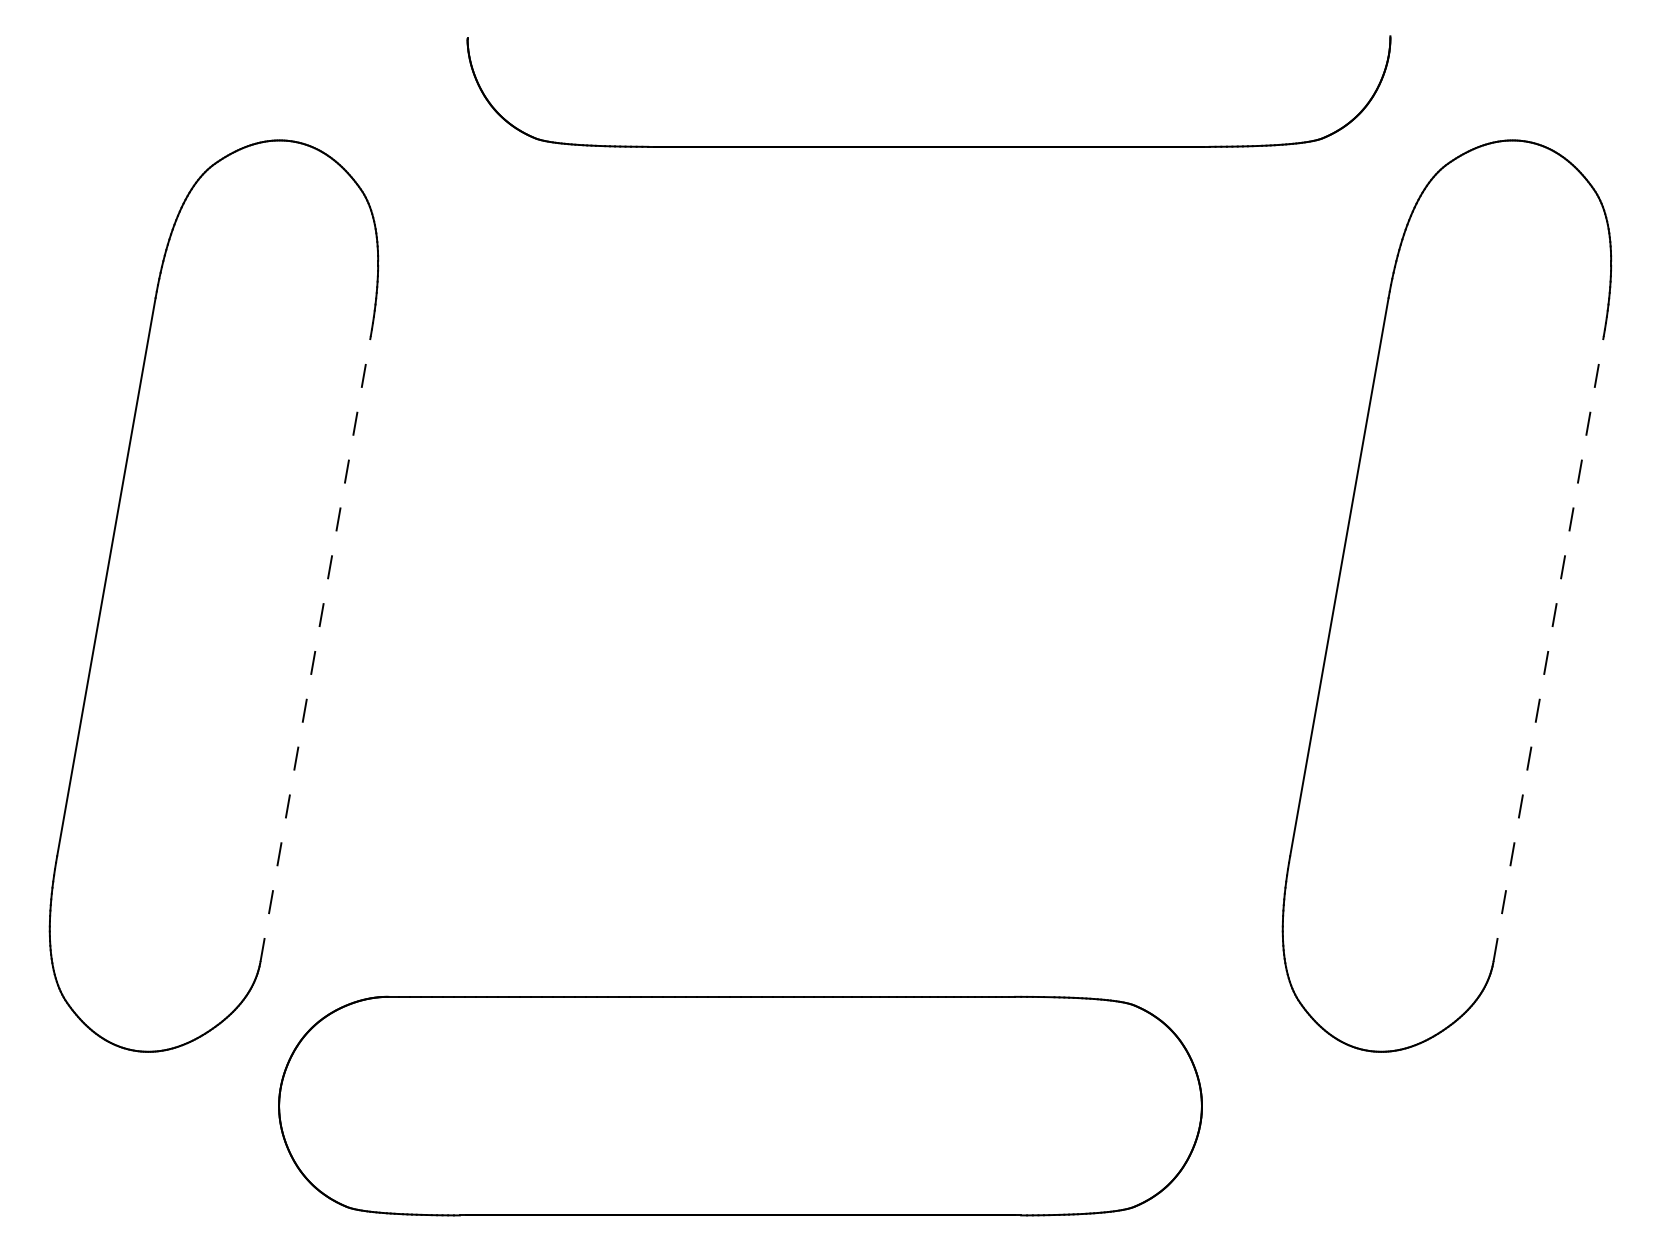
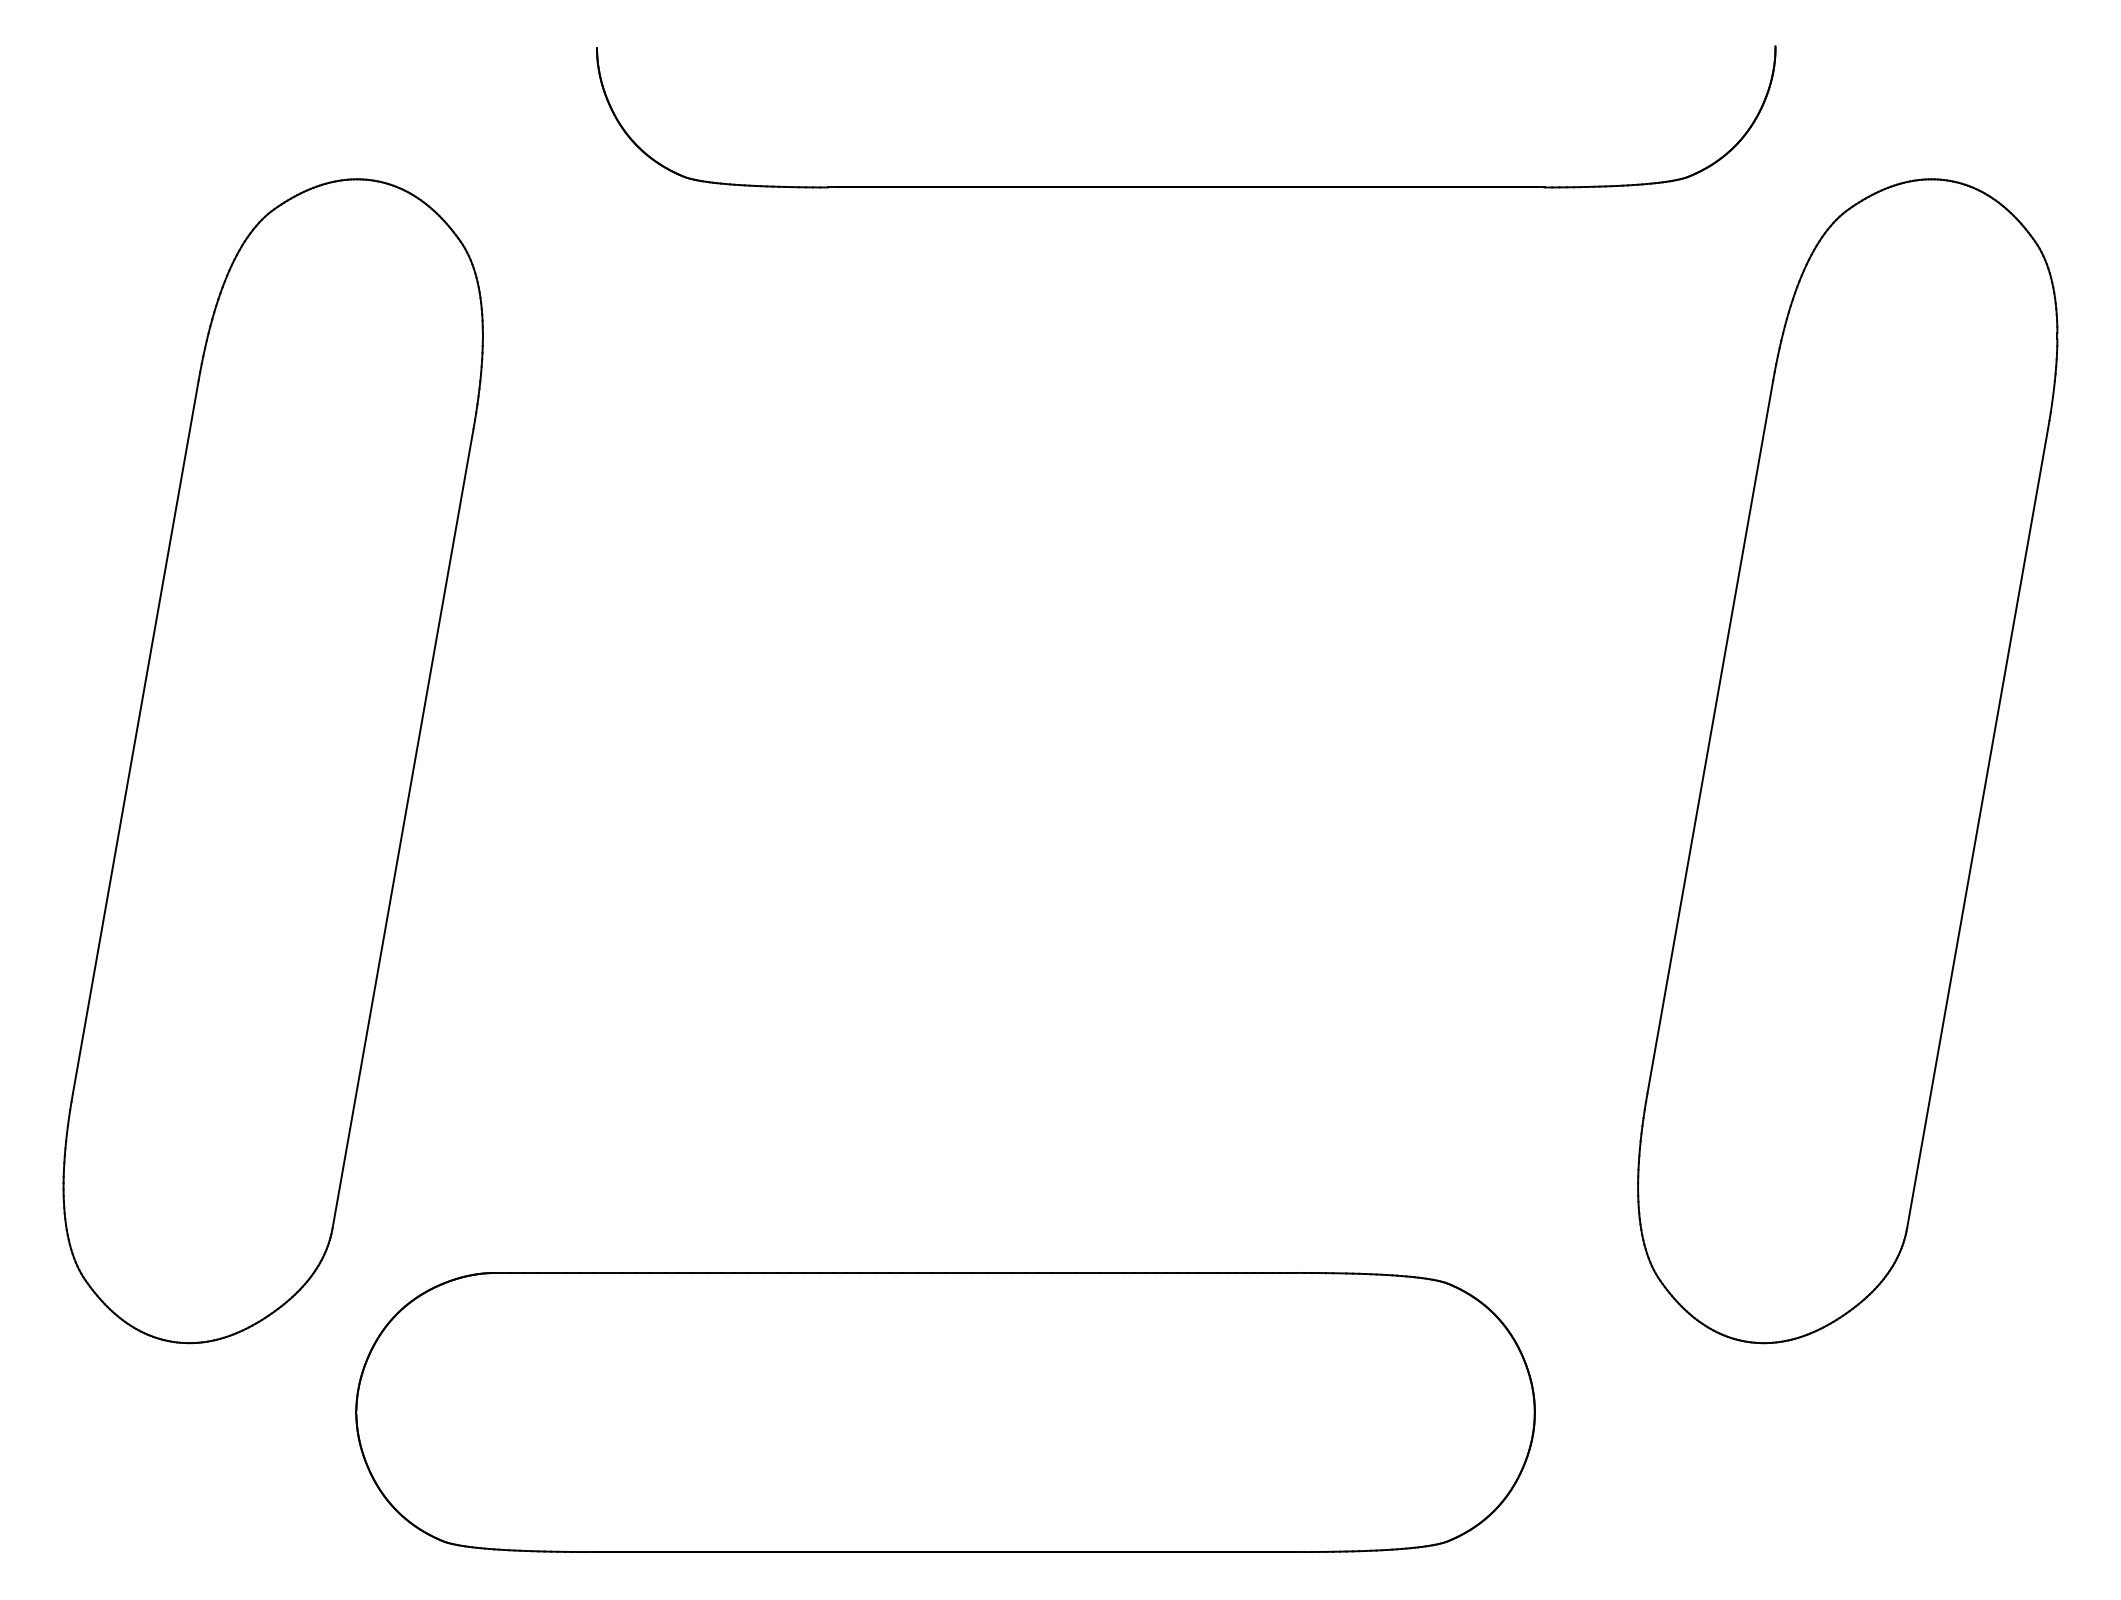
line: (315, 648) -> (402, 828), dashed -> solid
line: (1548, 648) -> (1977, 828), dashed -> solid

